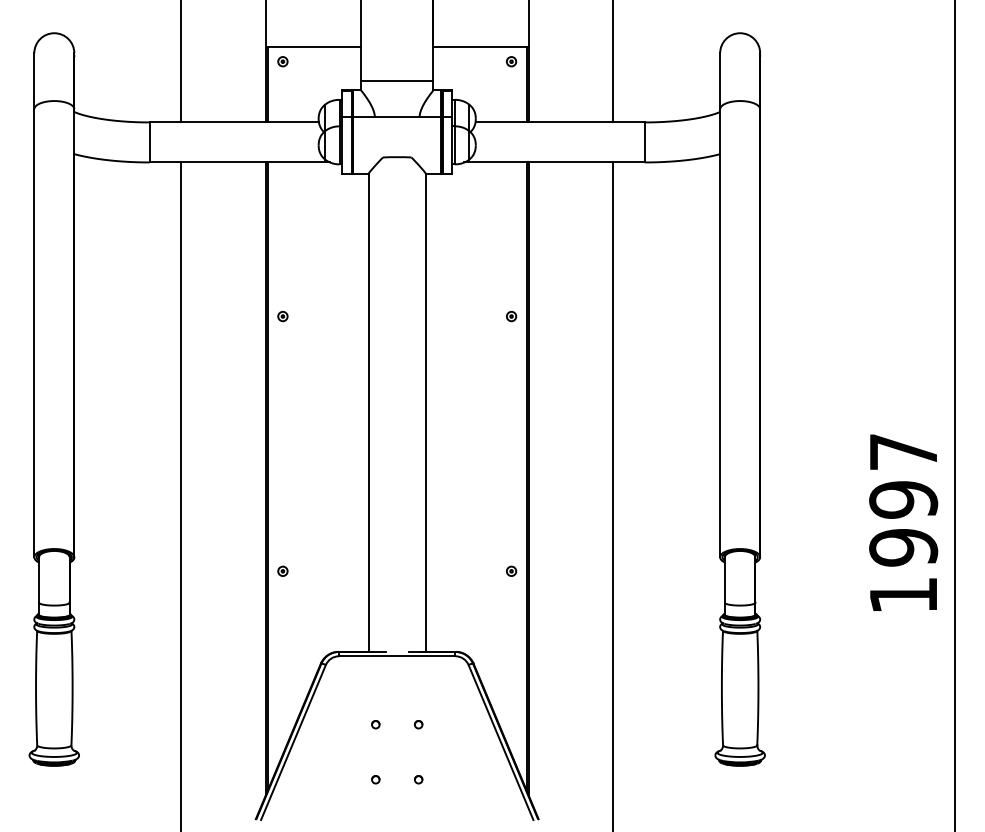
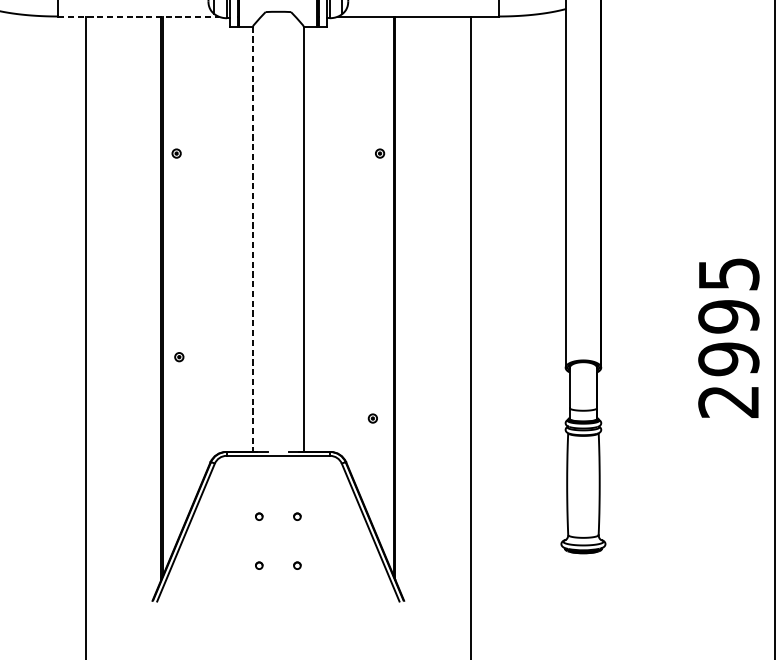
line: (240, 162) -> (138, 16), solid -> dashed
line: (368, 413) -> (252, 239), solid -> dashed
text: (903, 523) -> (728, 337), 1997 -> 2995
part: (282, 570) -> (178, 356), moved
part: (511, 570) -> (372, 417), moved

